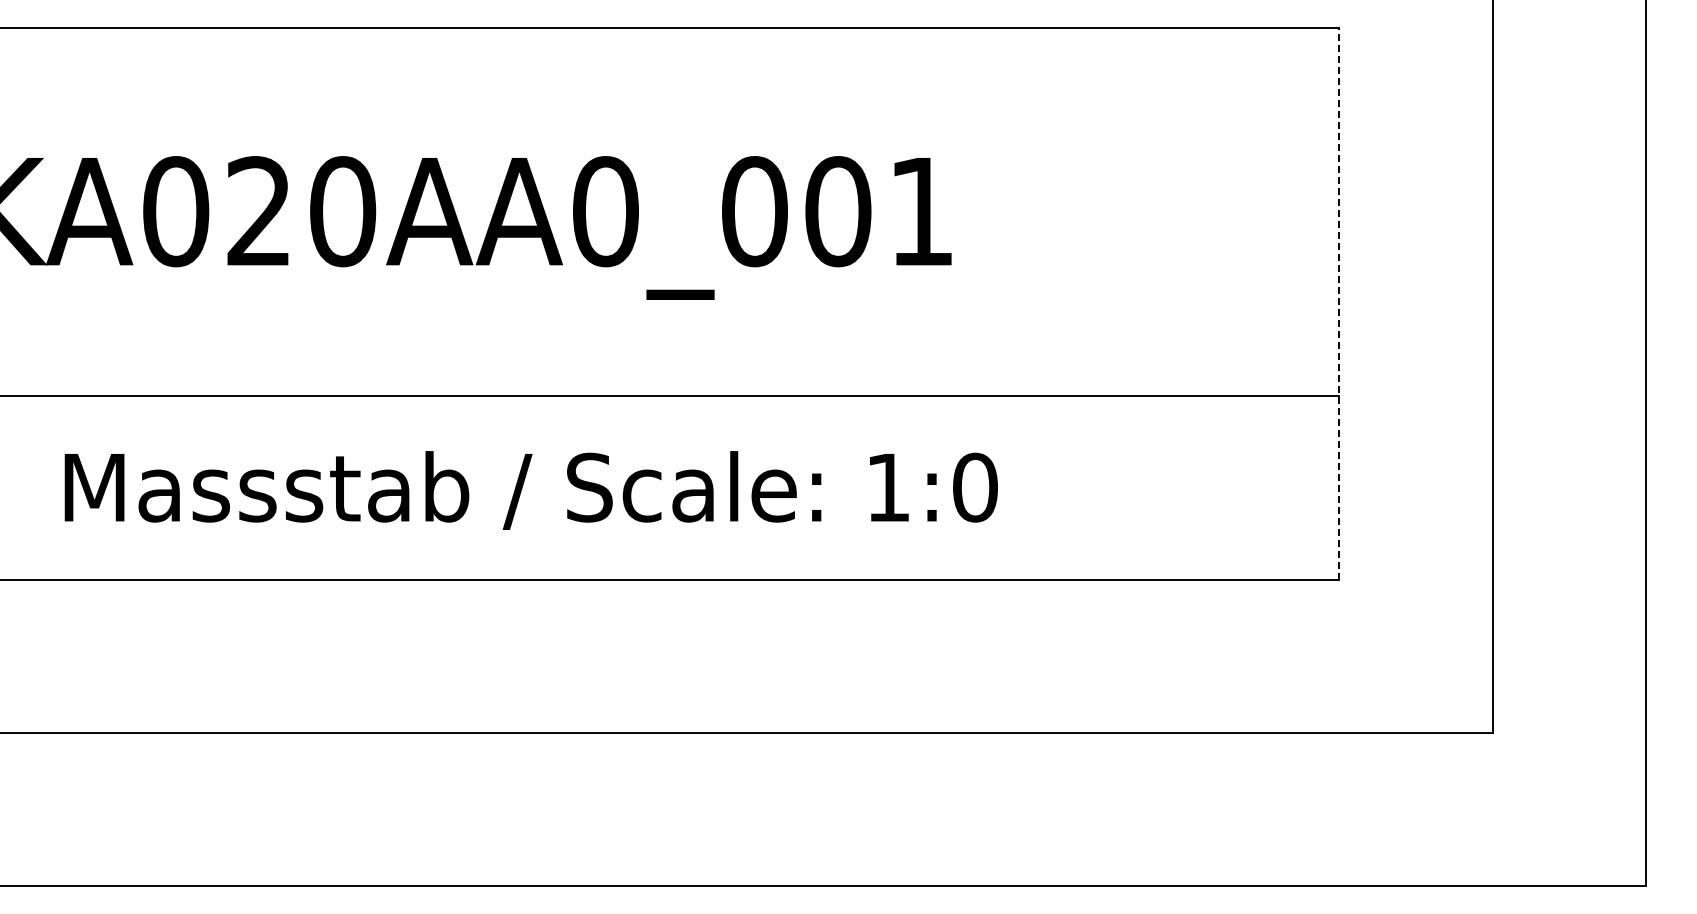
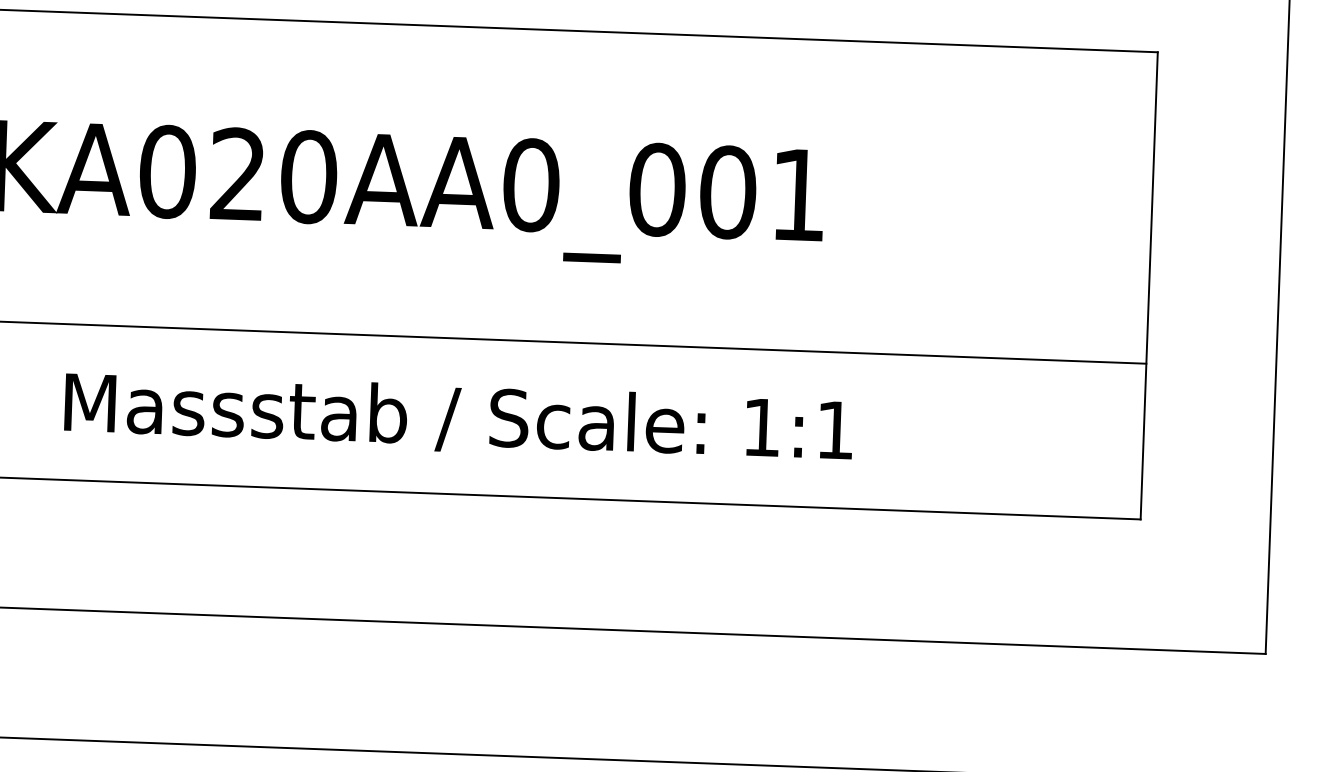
line: (1339, 303) -> (1149, 285), dashed -> solid
text: (975, 487) -> (835, 430), 1:0 -> 1:1

